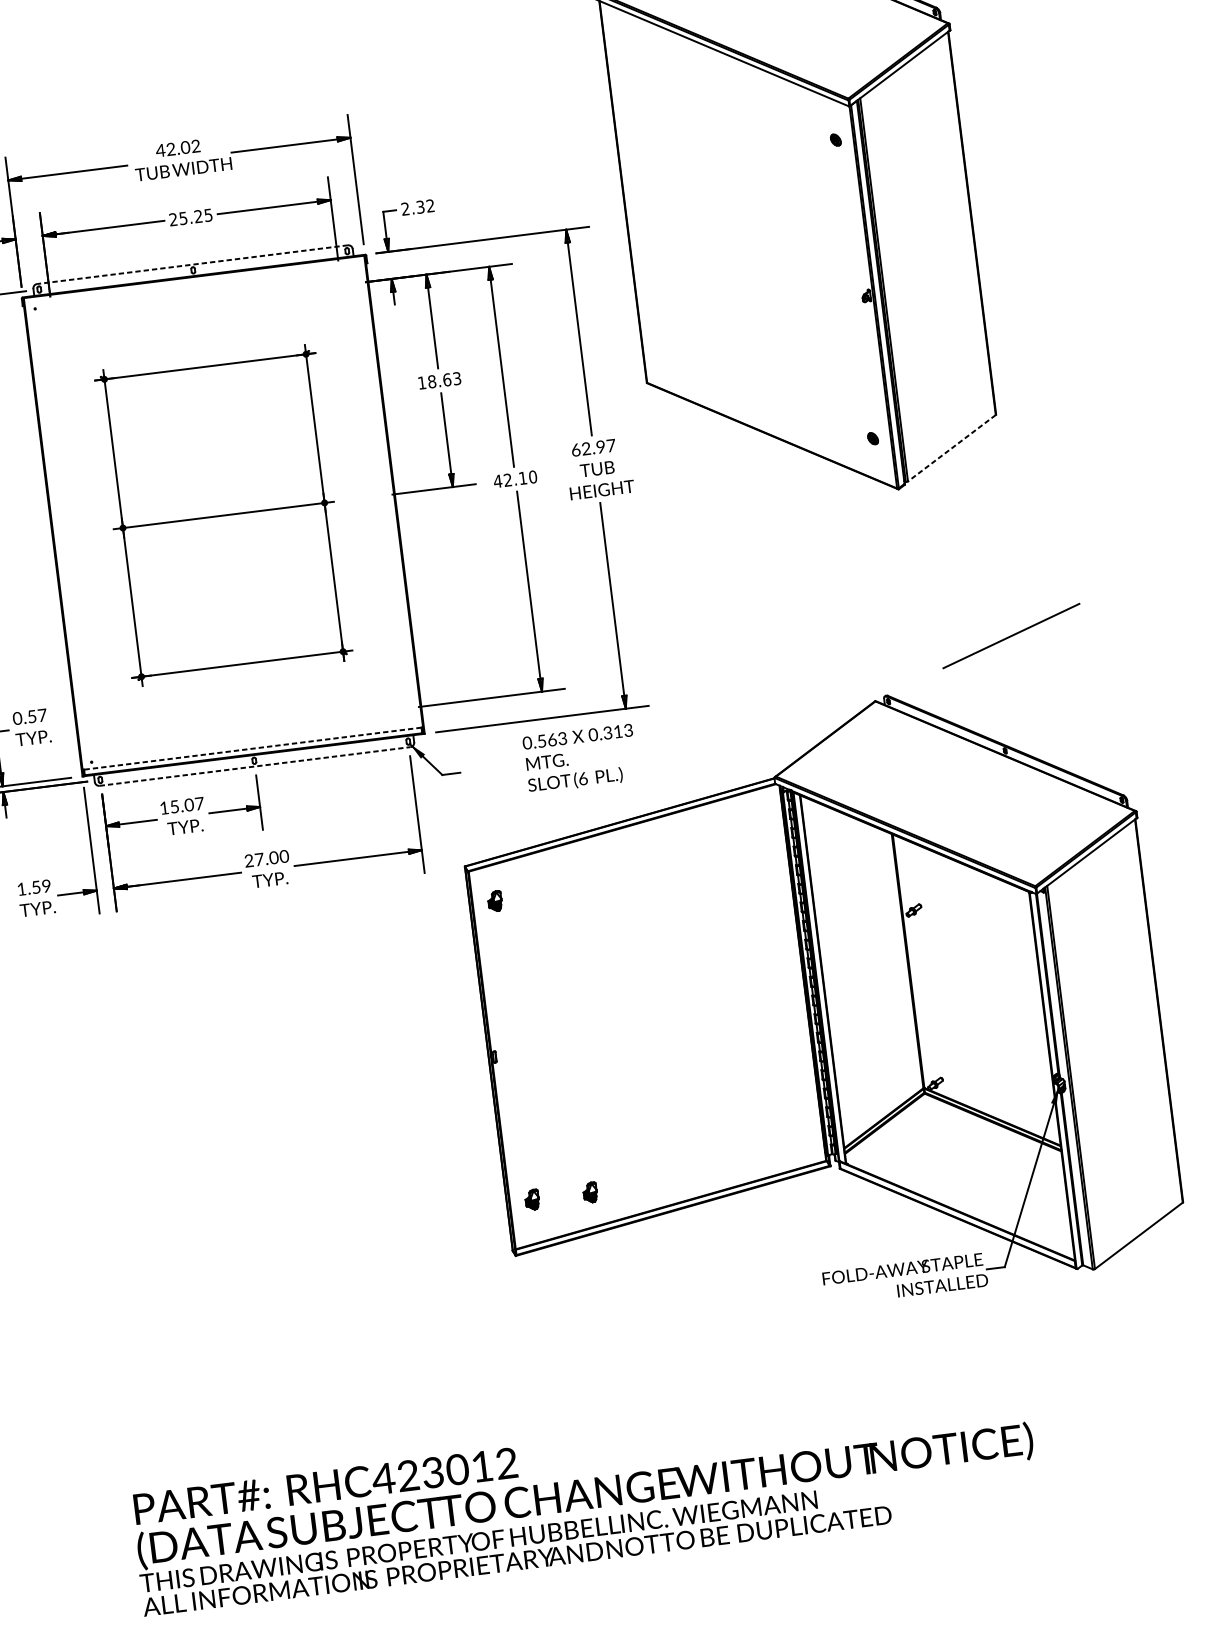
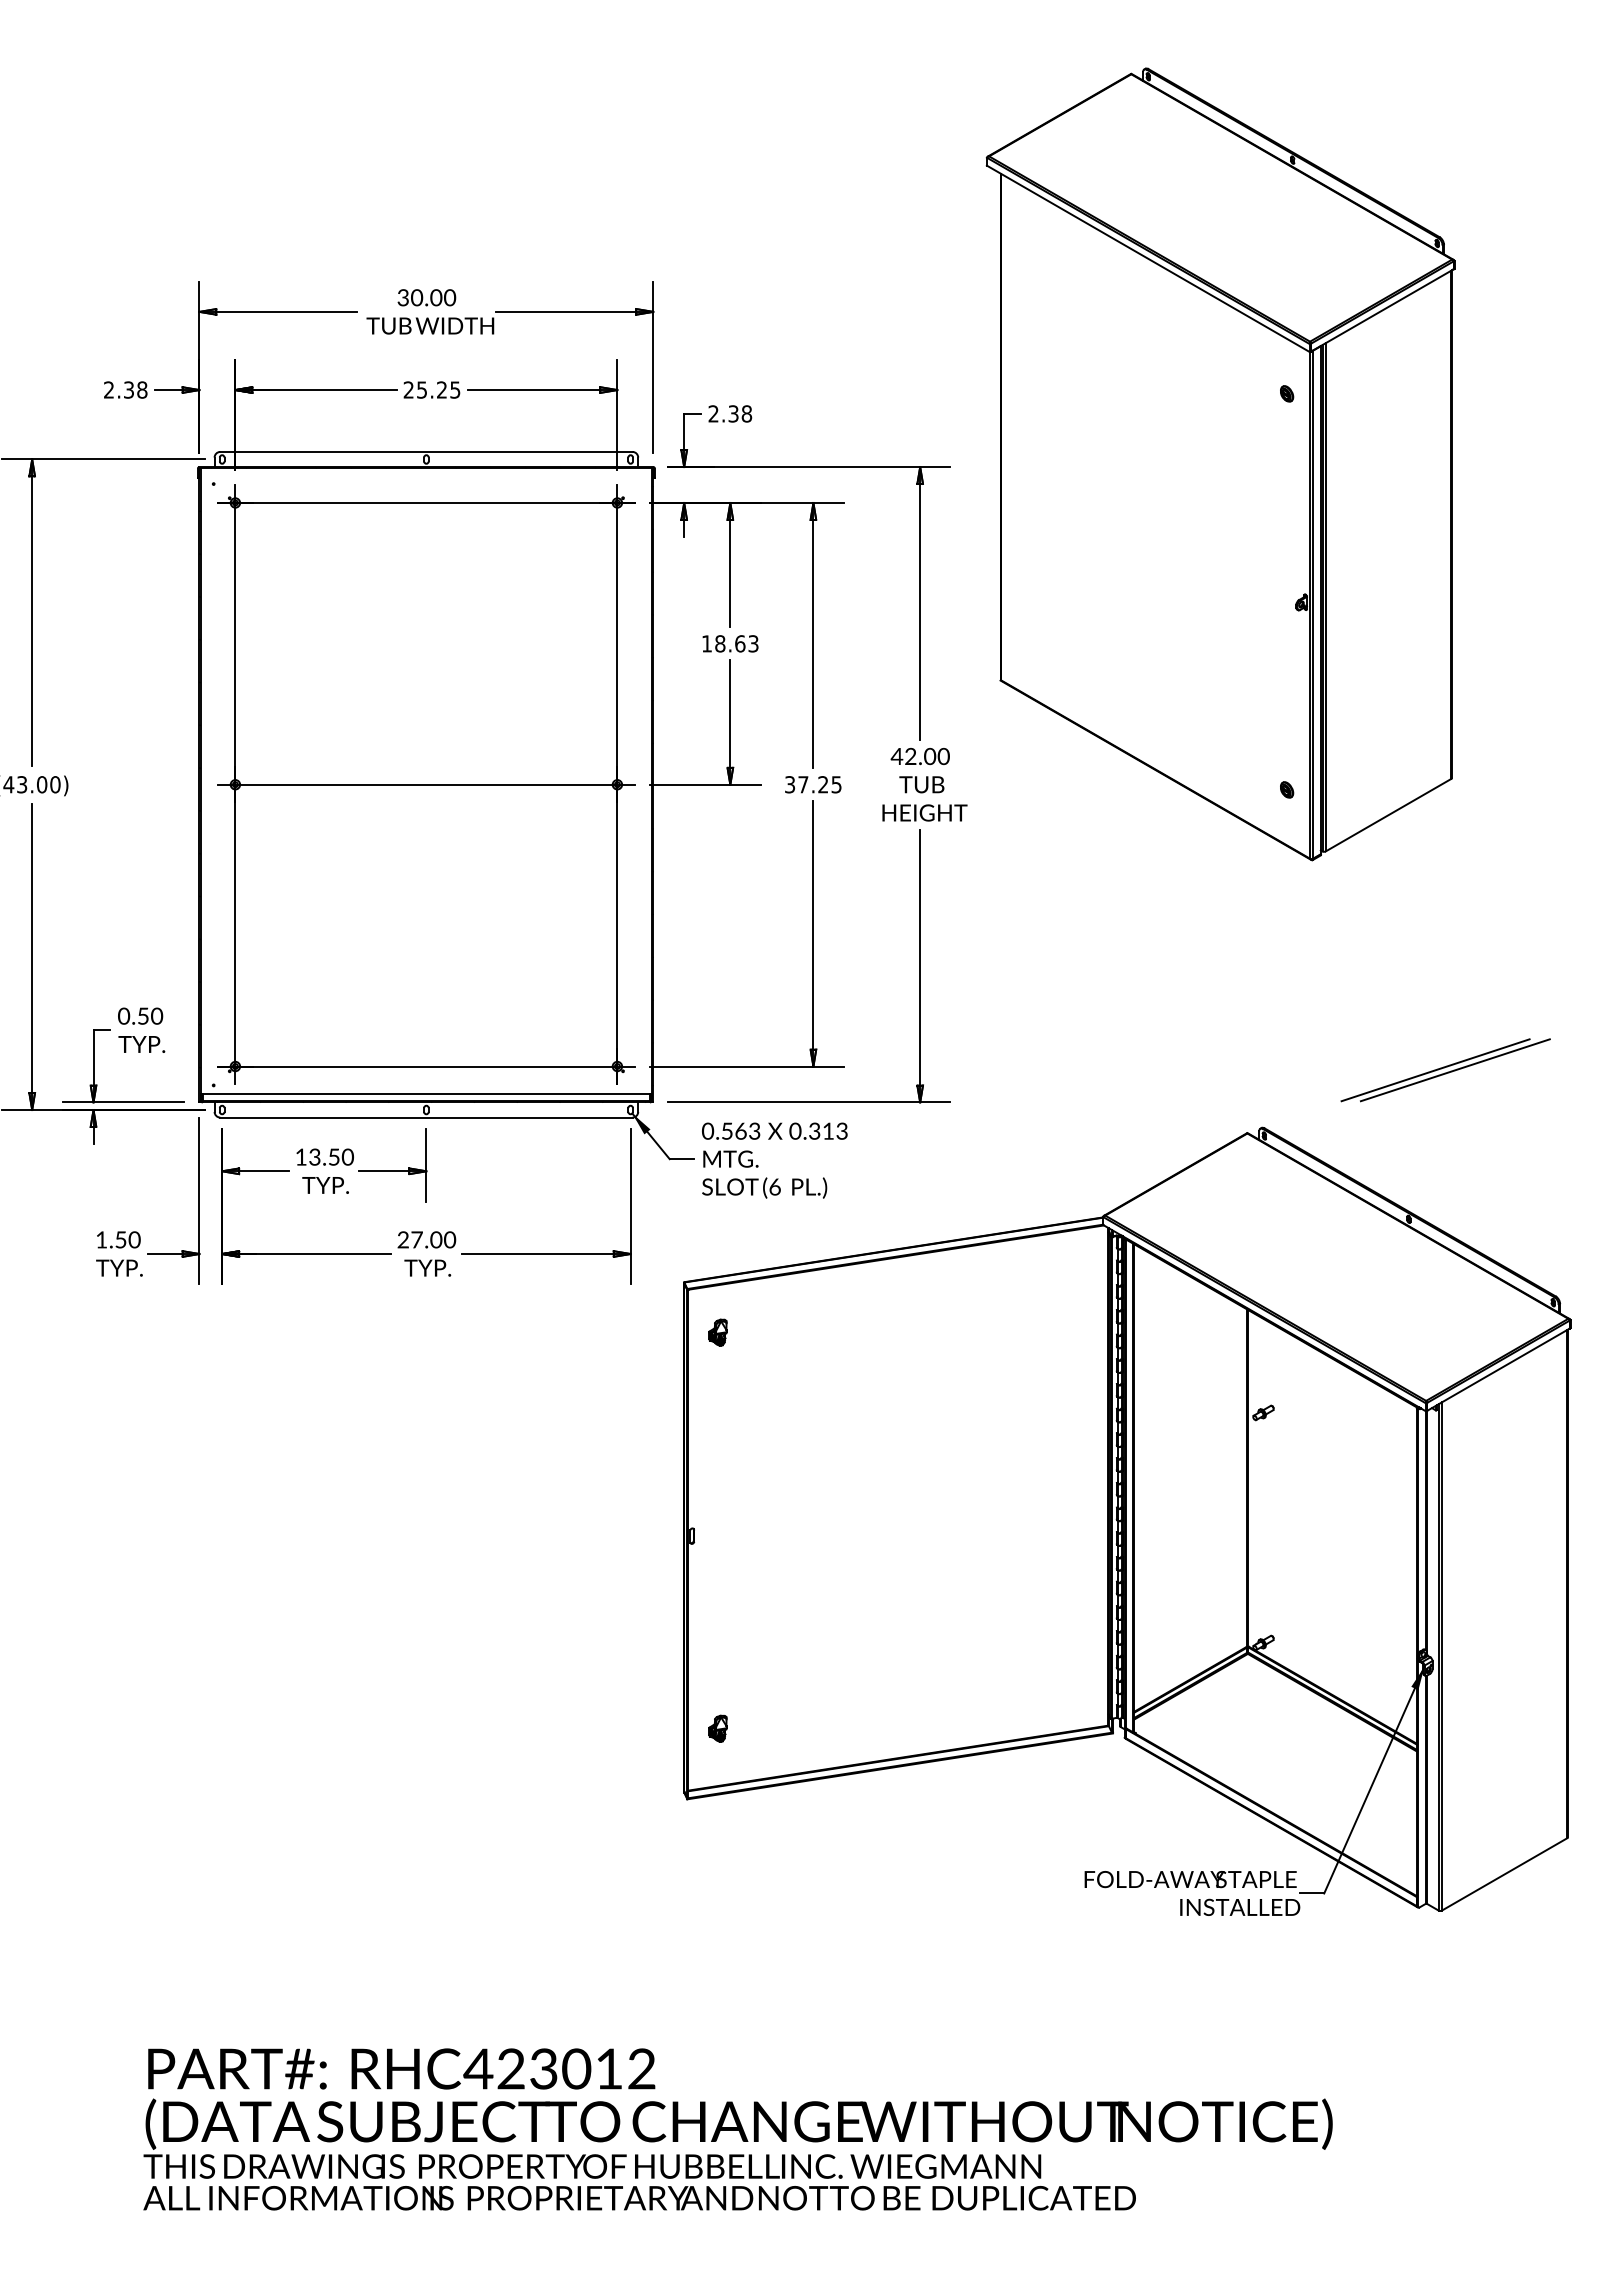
text: (178, 148) -> (426, 297), 42.02 -> 30.00
text: (430, 205) -> (746, 413), 2.32 -> 2.38
line: (191, 264) -> (425, 451), dashed -> solid
text: (592, 447) -> (919, 756), 62.97 -> 42.00
line: (951, 448) -> (1387, 815), dashed -> solid
text: (514, 479) -> (812, 784), 42.10 -> 37.25
part: (223, 515) -> (426, 784), size x1.43
line: (1025, 634) -> (1454, 1070), added
text: (42, 714) -> (157, 1015), 0.57 -> 0.50
line: (252, 748) -> (426, 1093), dashed -> solid
text: (580, 758) -> (774, 1160), moved
line: (255, 766) -> (426, 1117), dashed -> solid
text: (187, 804) -> (331, 1156), 15.07 -> 13.50
text: (46, 886) -> (134, 1240), 1.59 -> 1.50
part: (589, 1192) -> (794, 1728), removed

